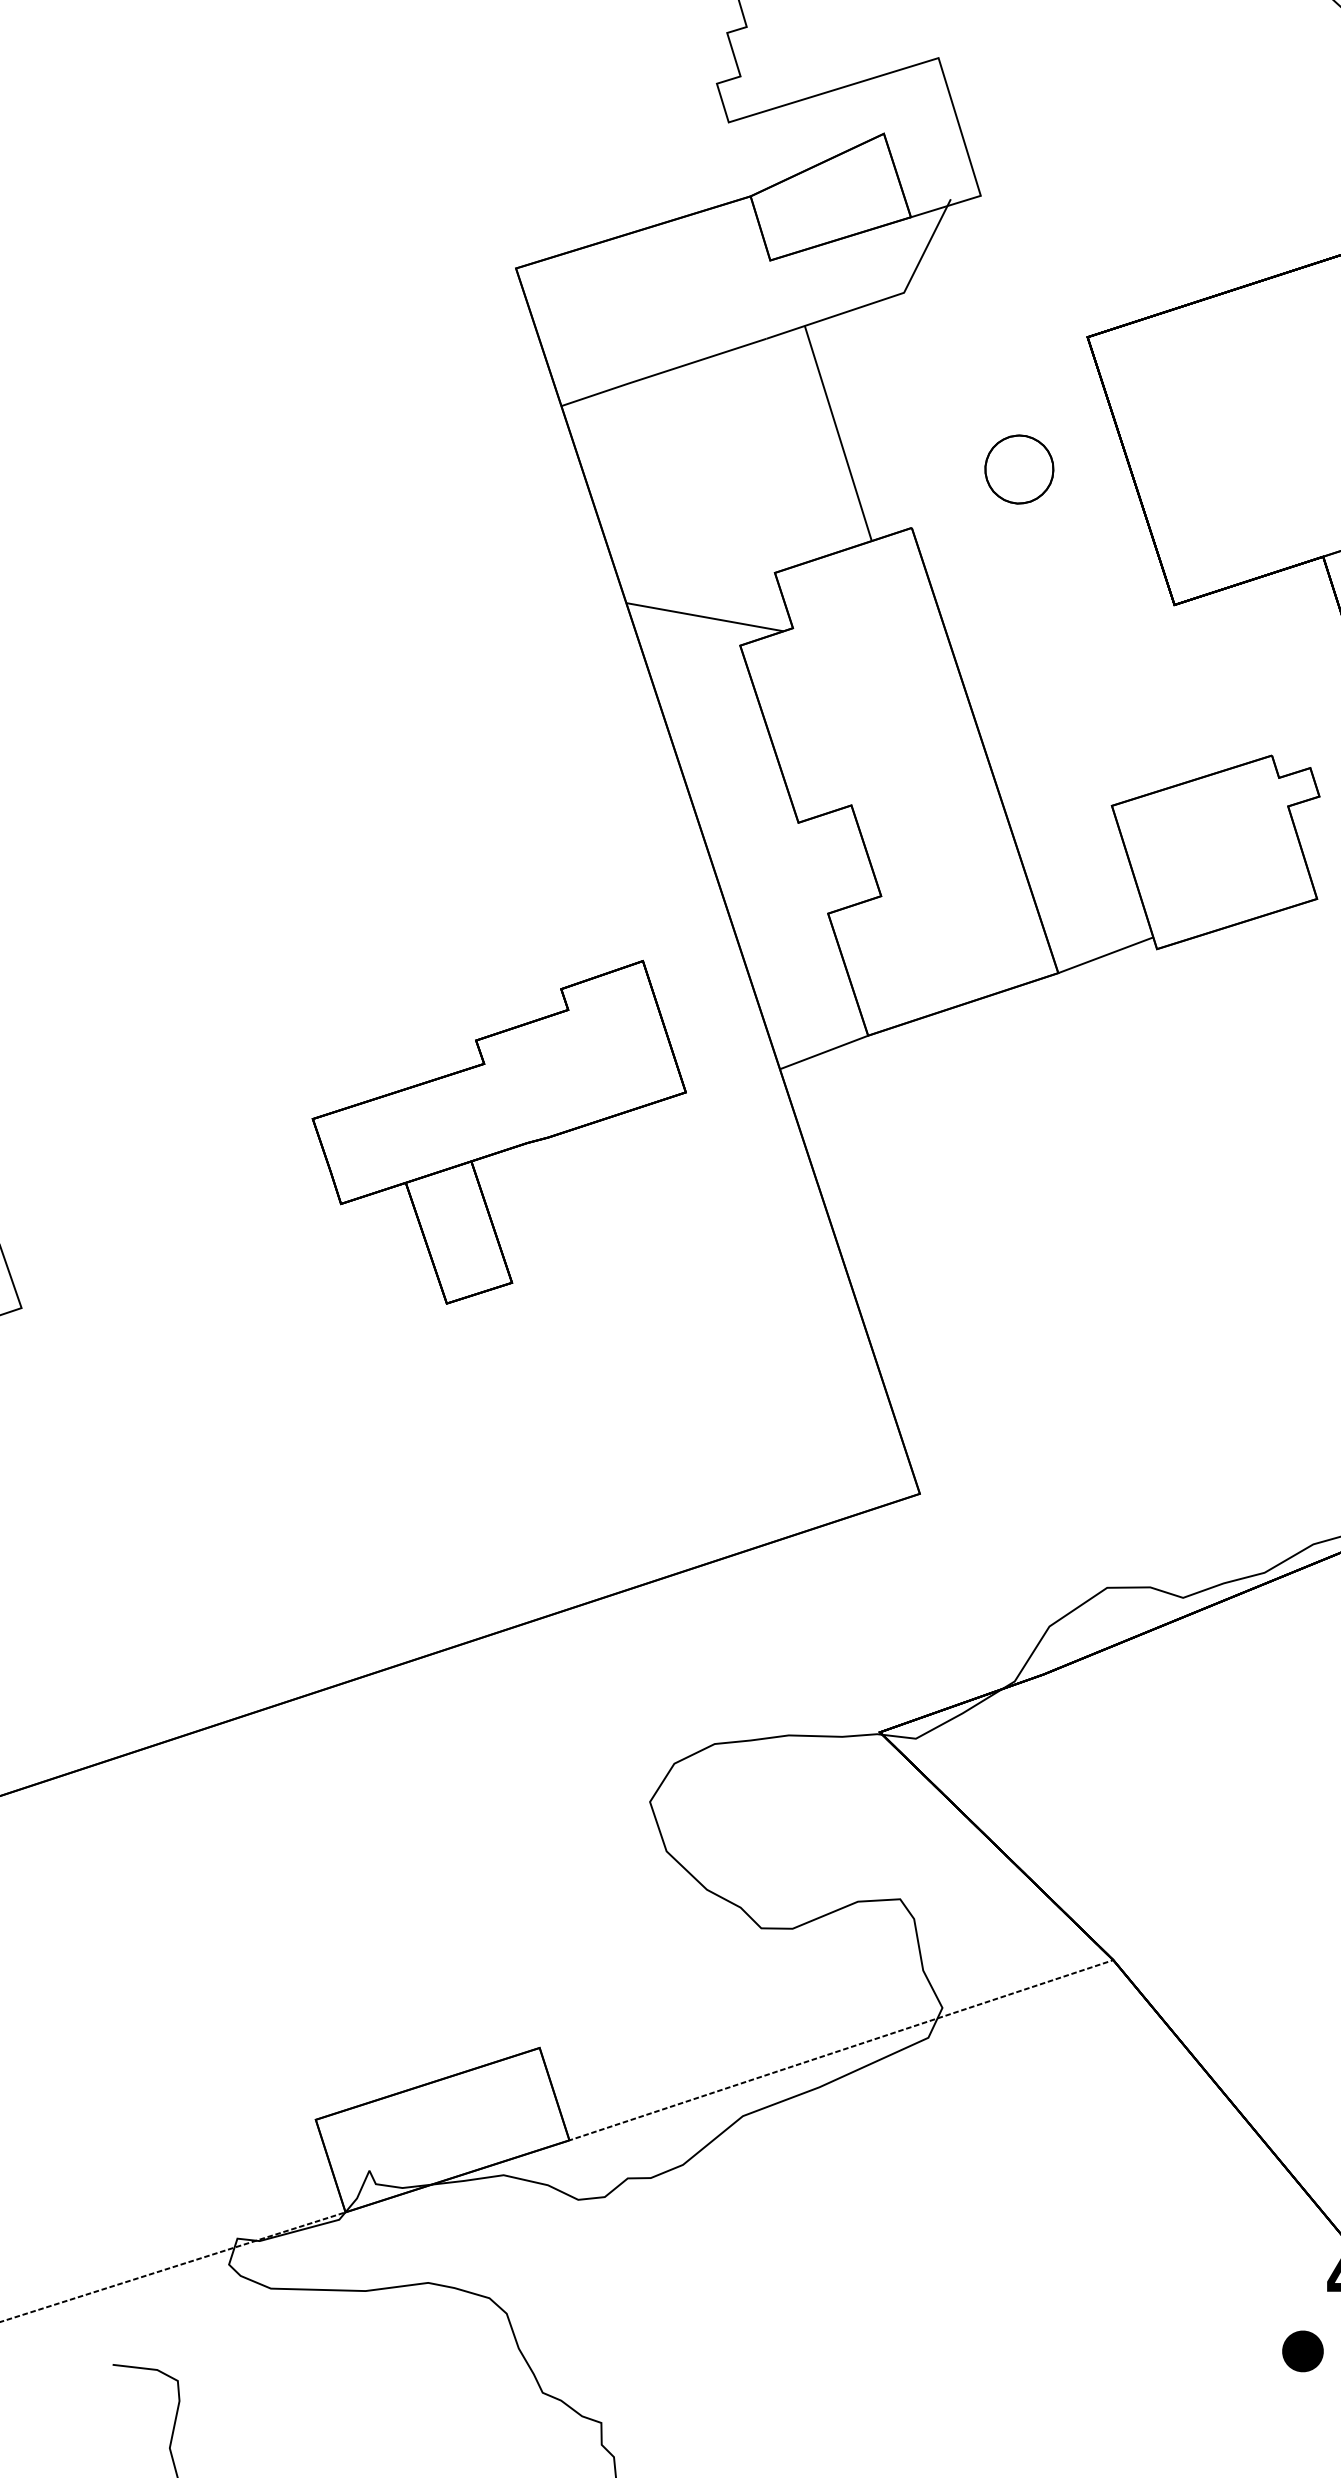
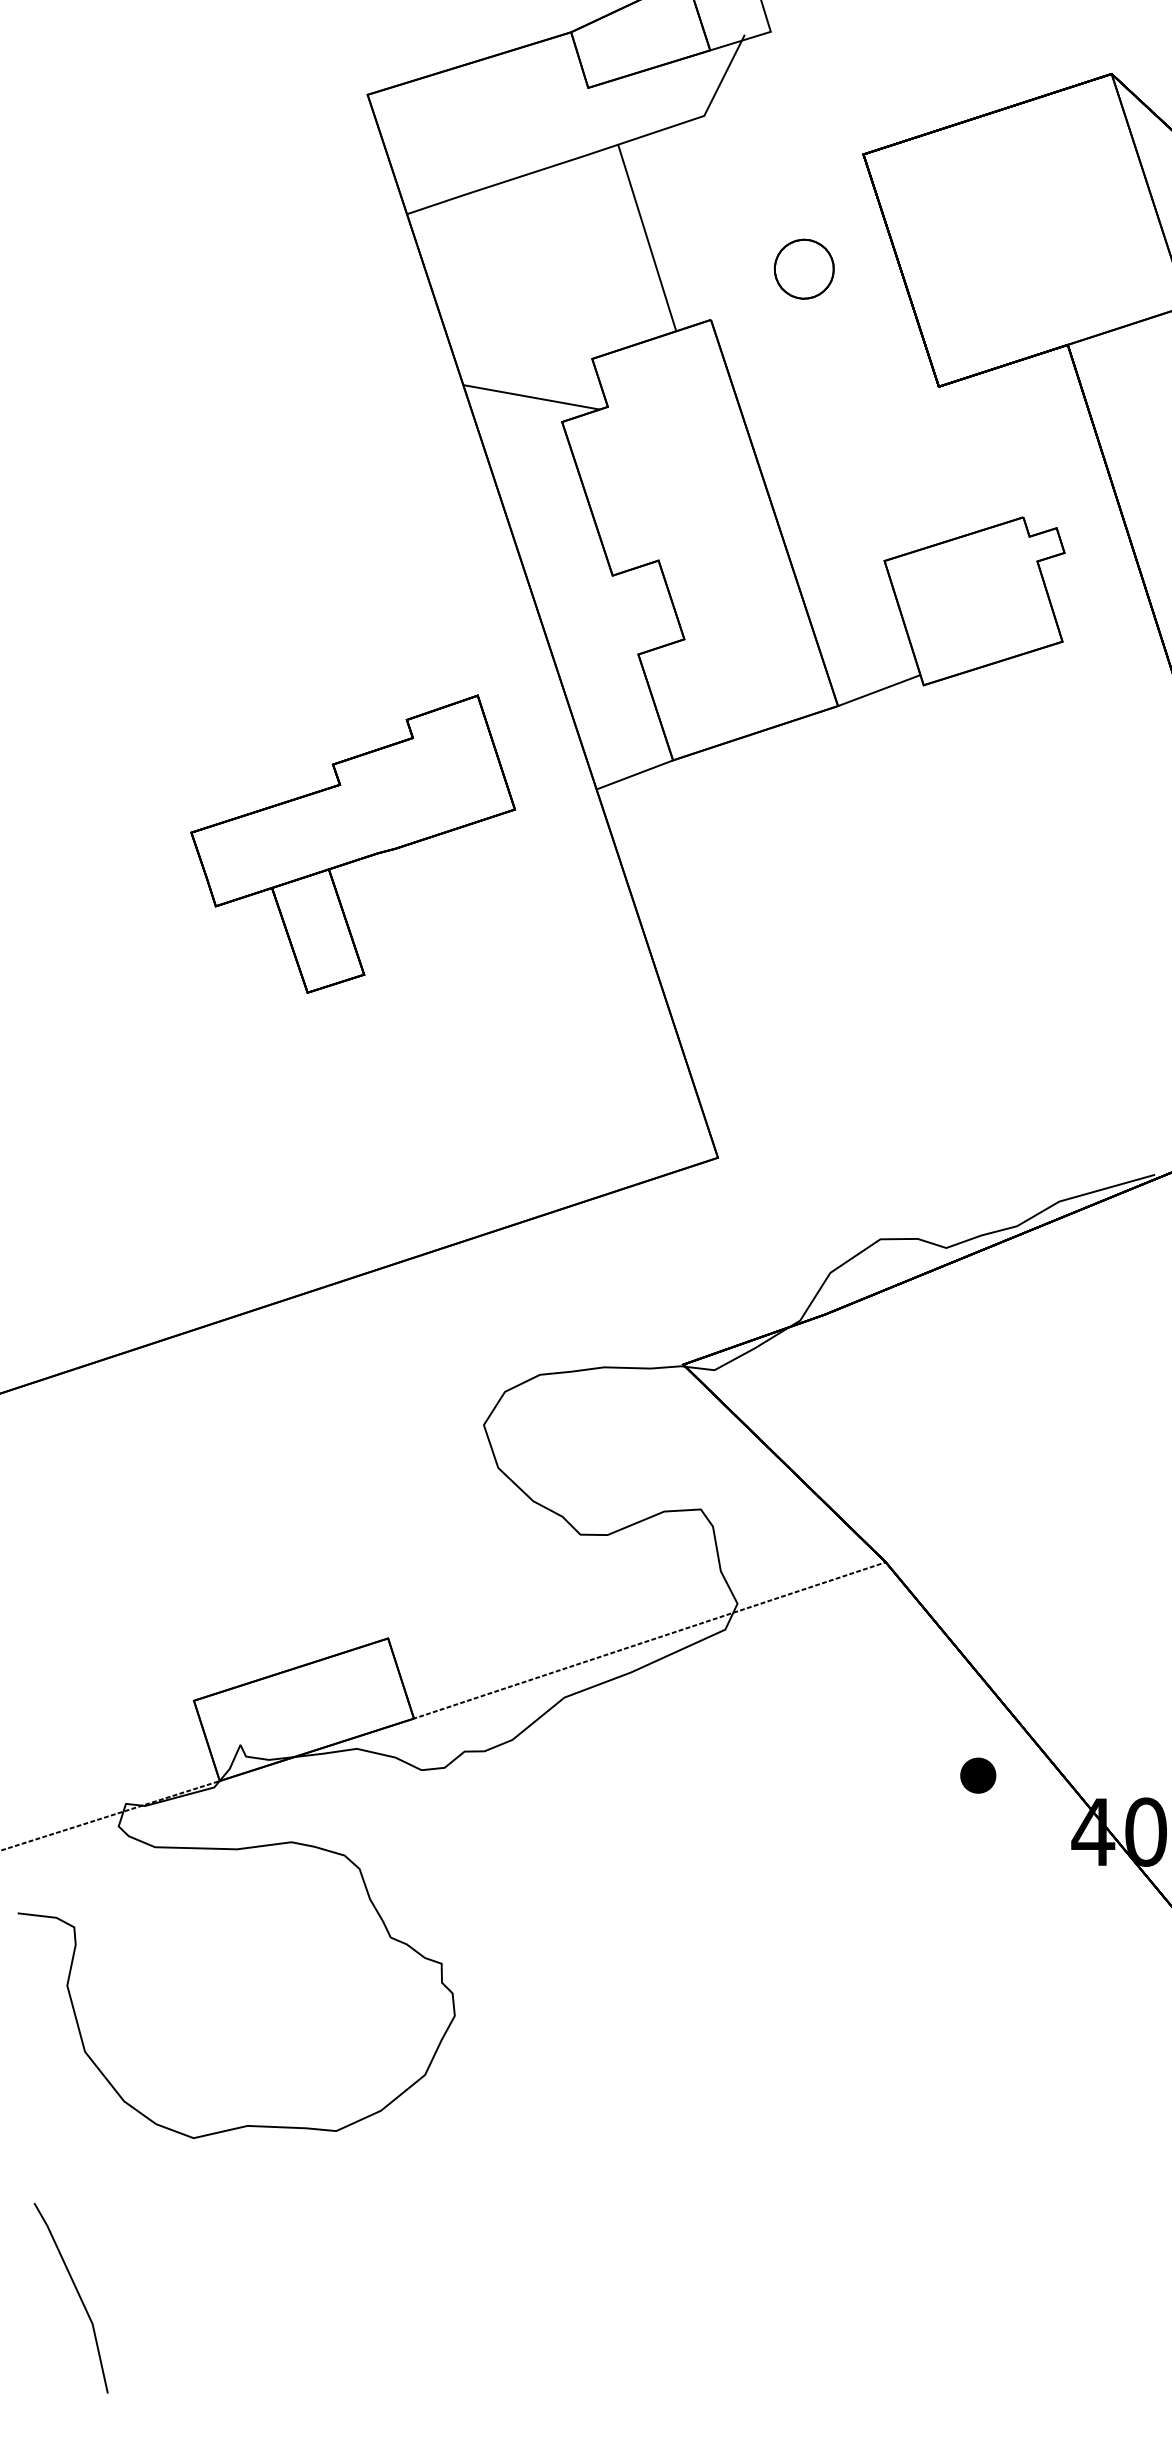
part: (1303, 2351) -> (978, 1775), moved

